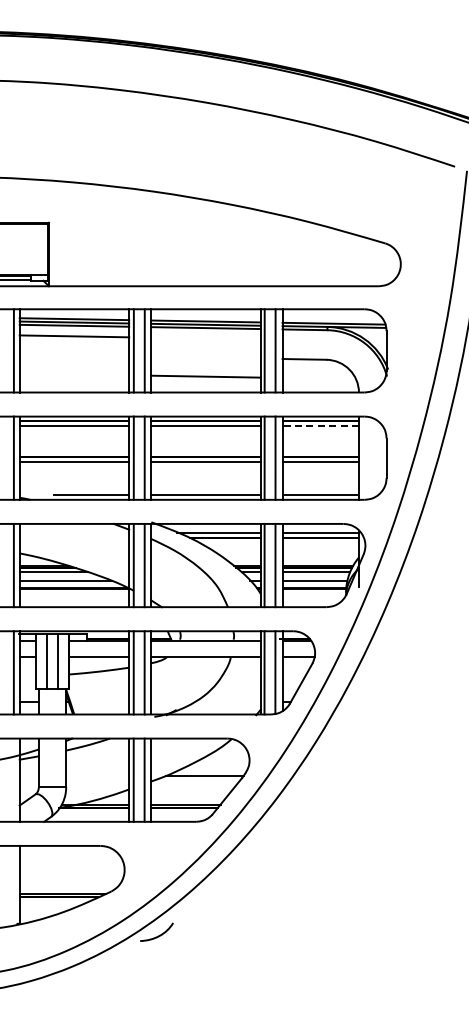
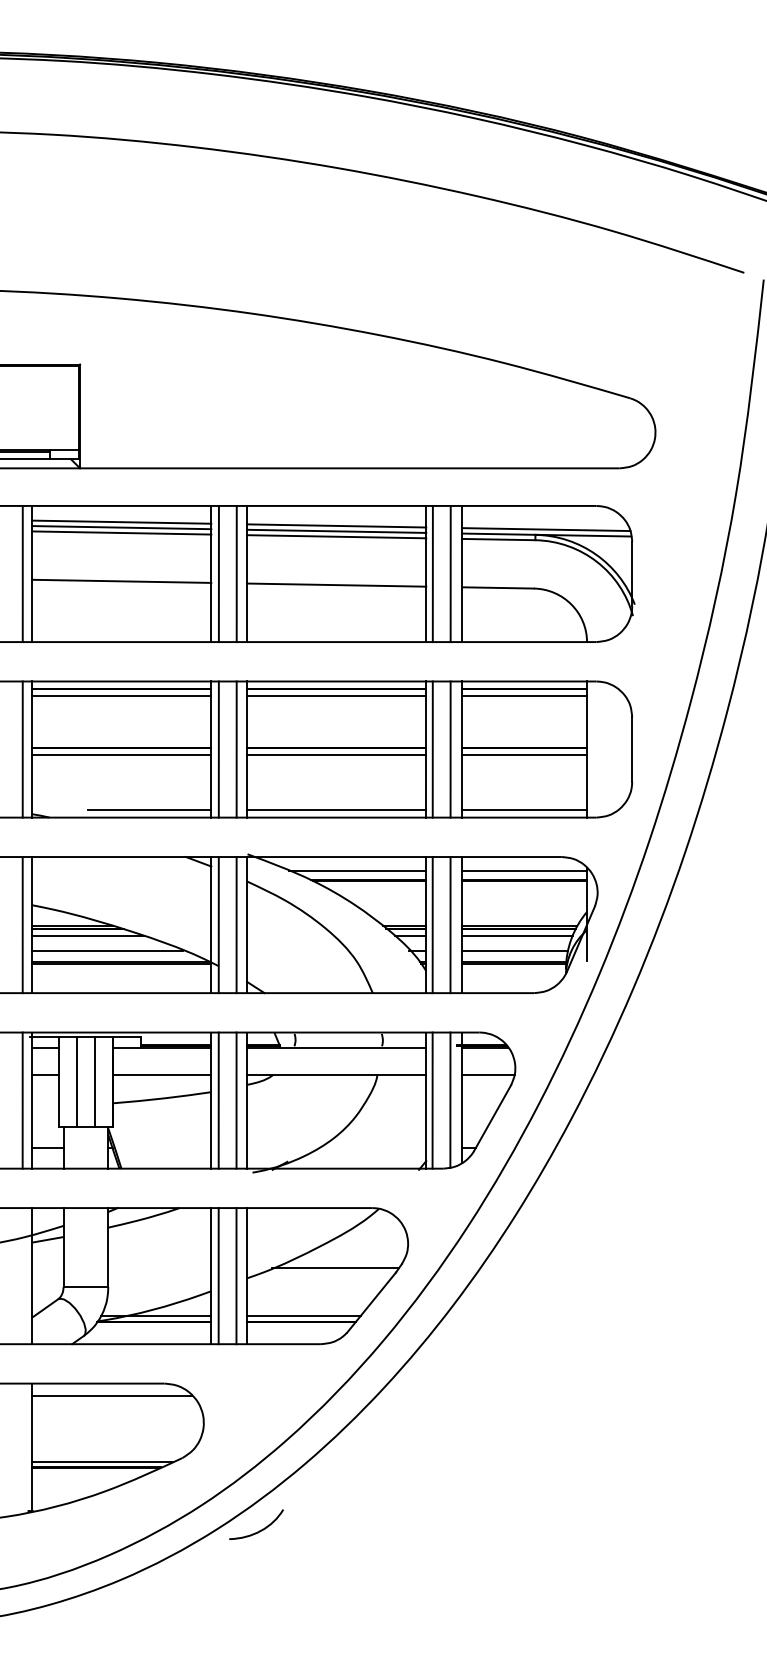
line: (74, 336) -> (121, 581), moved
line: (205, 376) -> (336, 584), moved
line: (320, 425) -> (524, 696), dashed -> solid
line: (68, 853) -> (112, 1395), added

